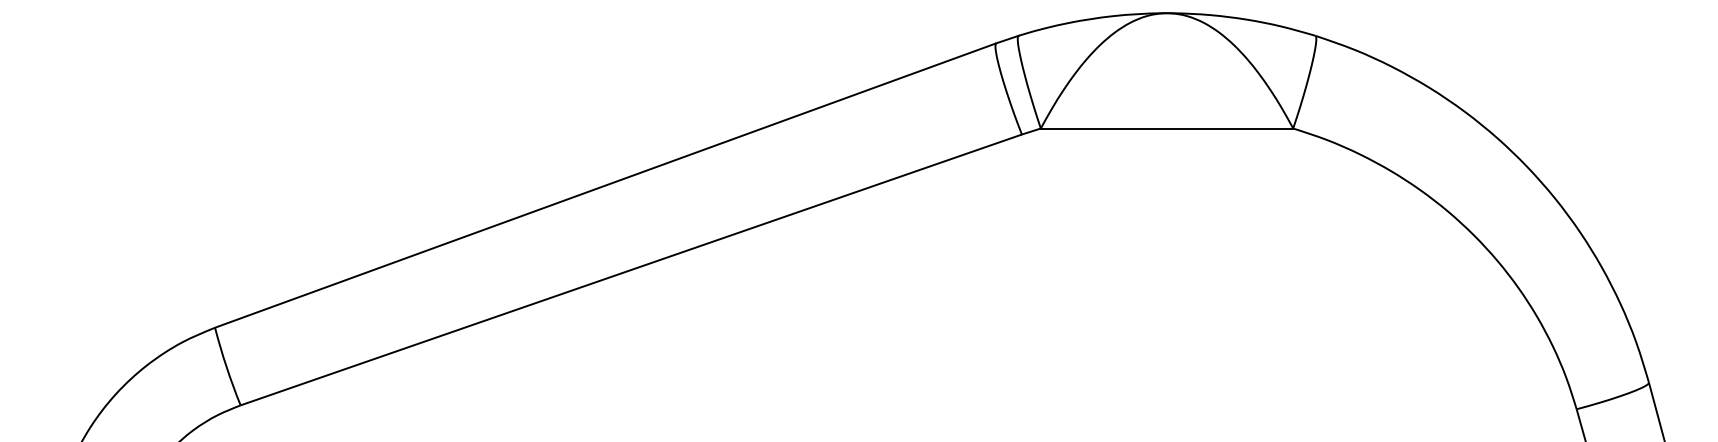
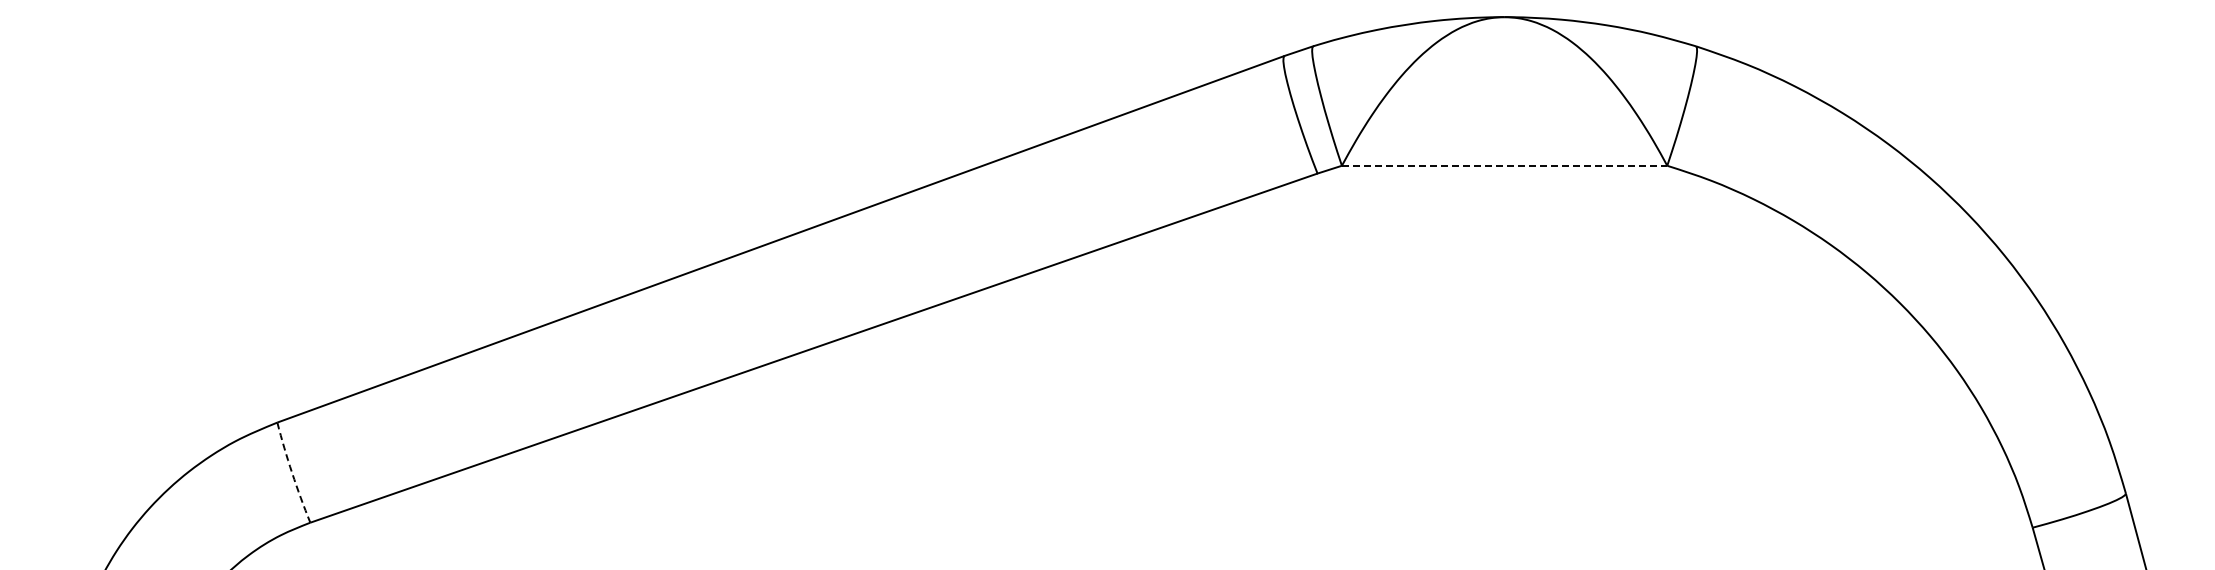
line: (1166, 128) -> (1504, 165), solid -> dashed
arc: (226, 367) -> (292, 473), solid -> dashed

